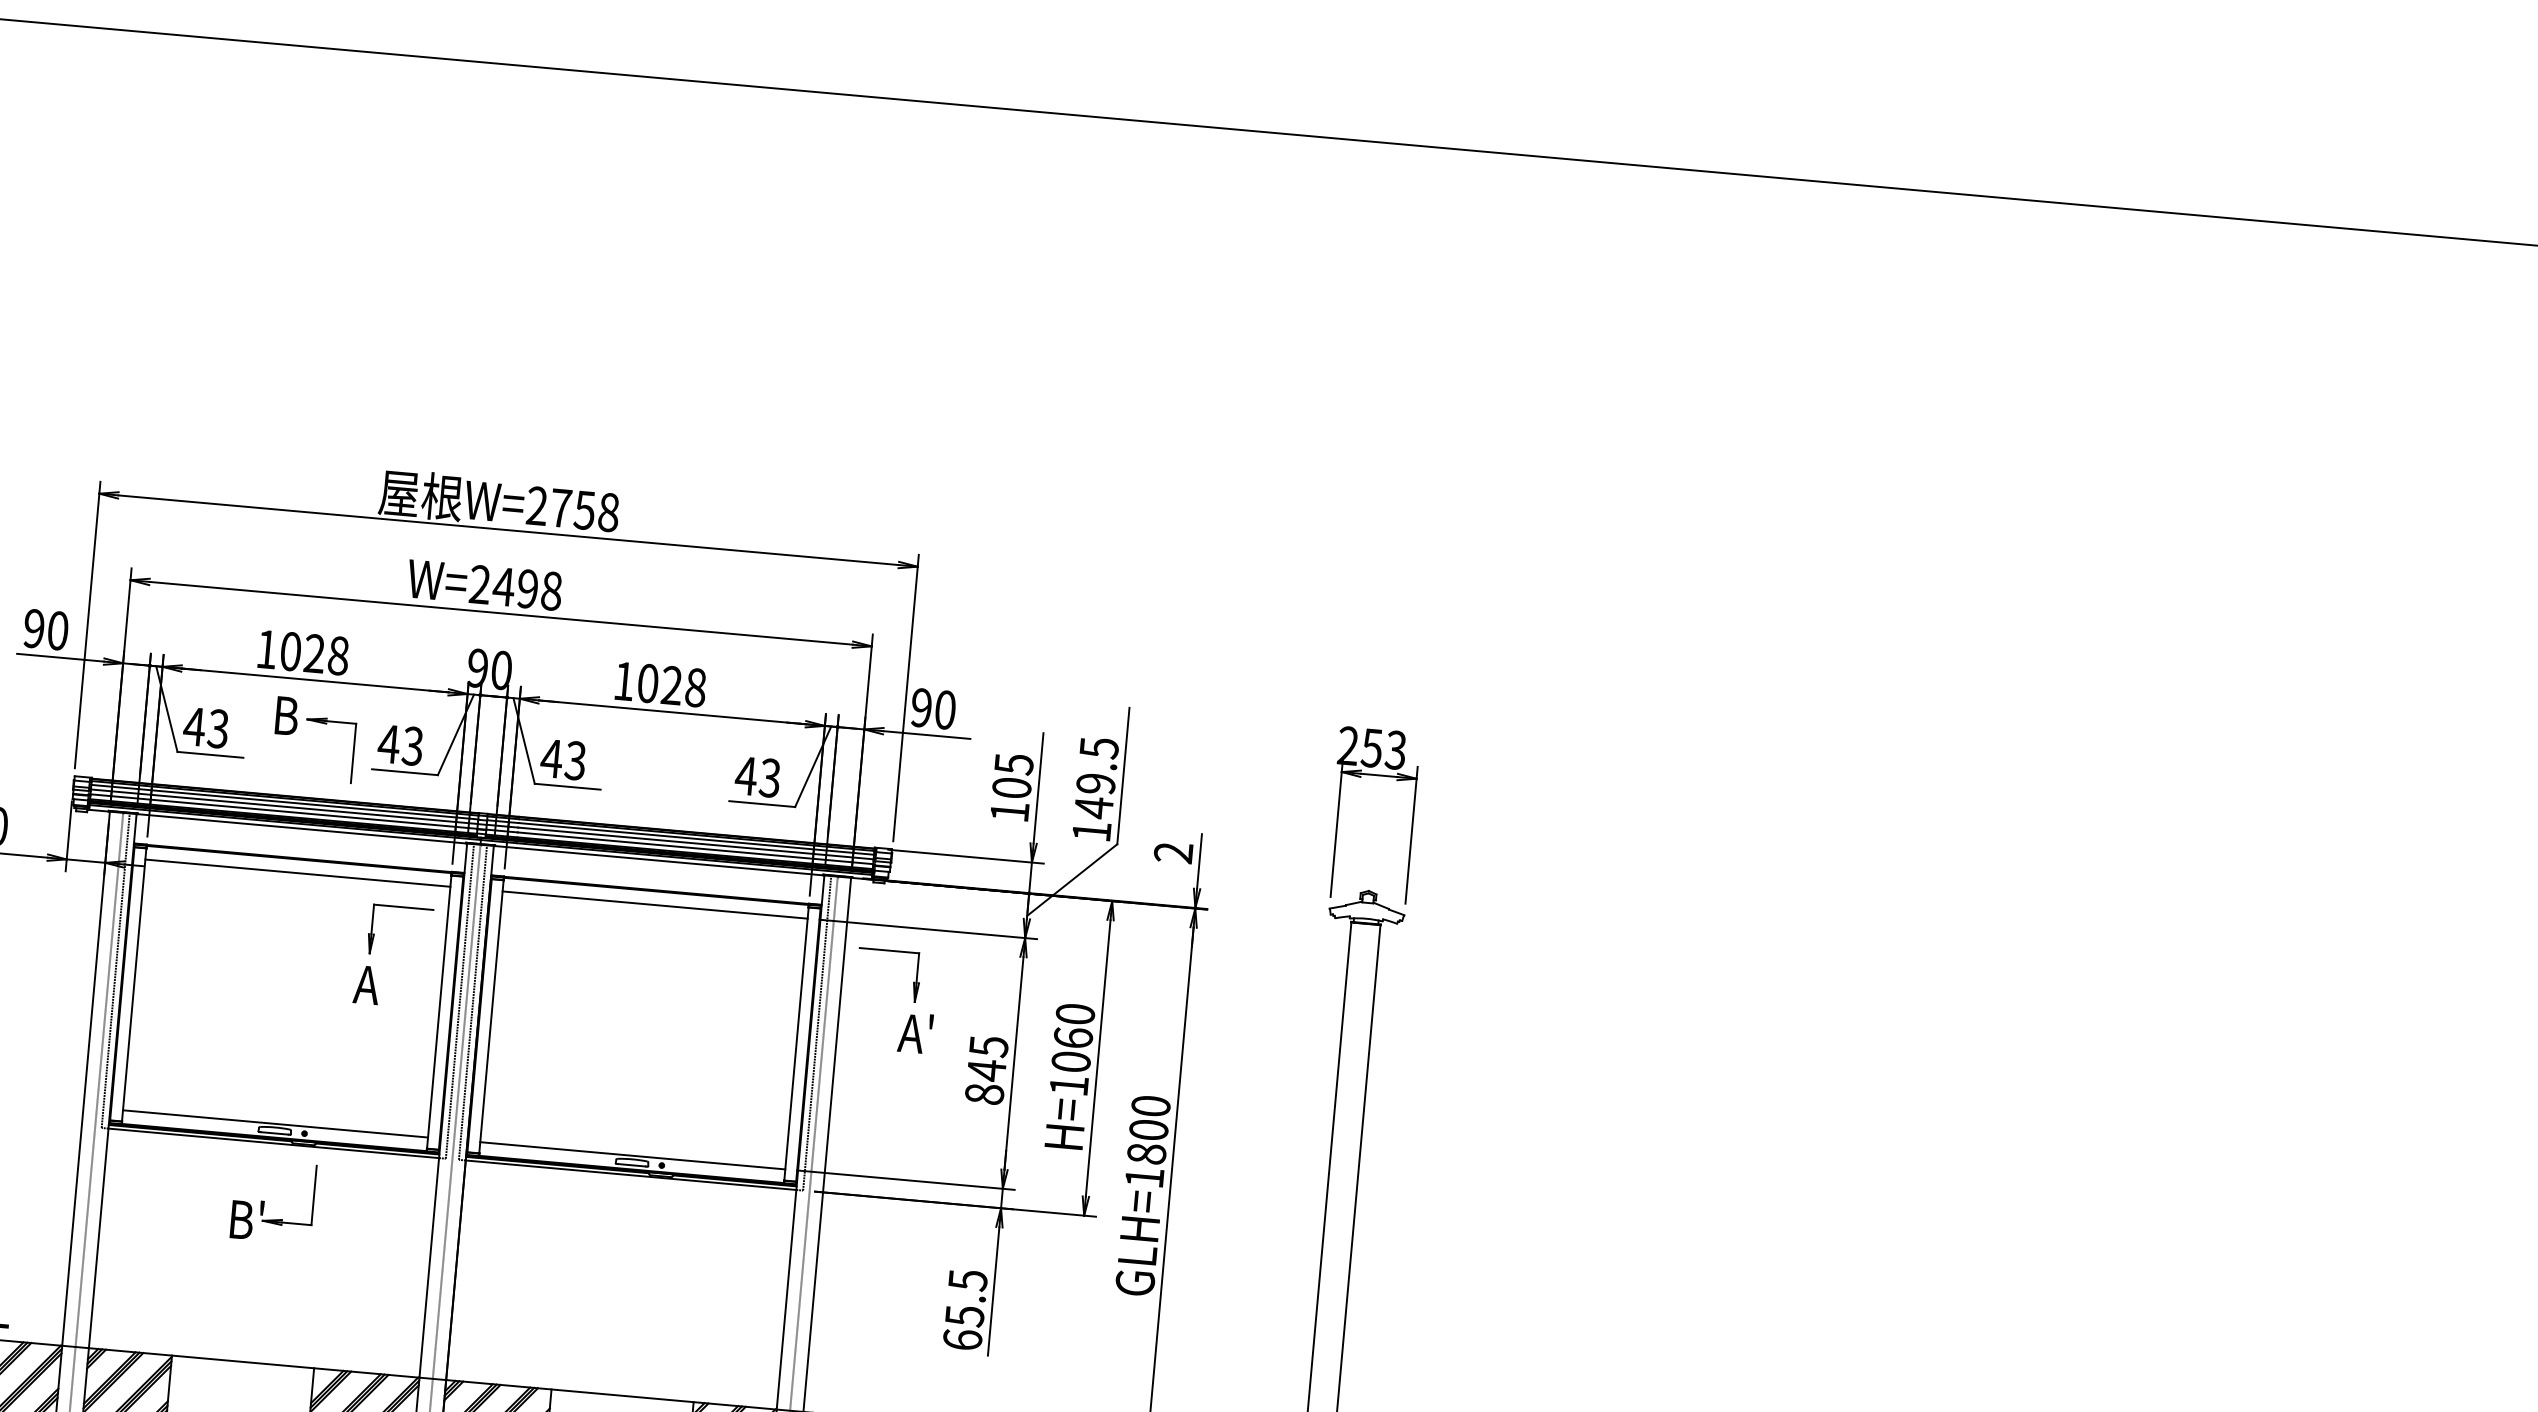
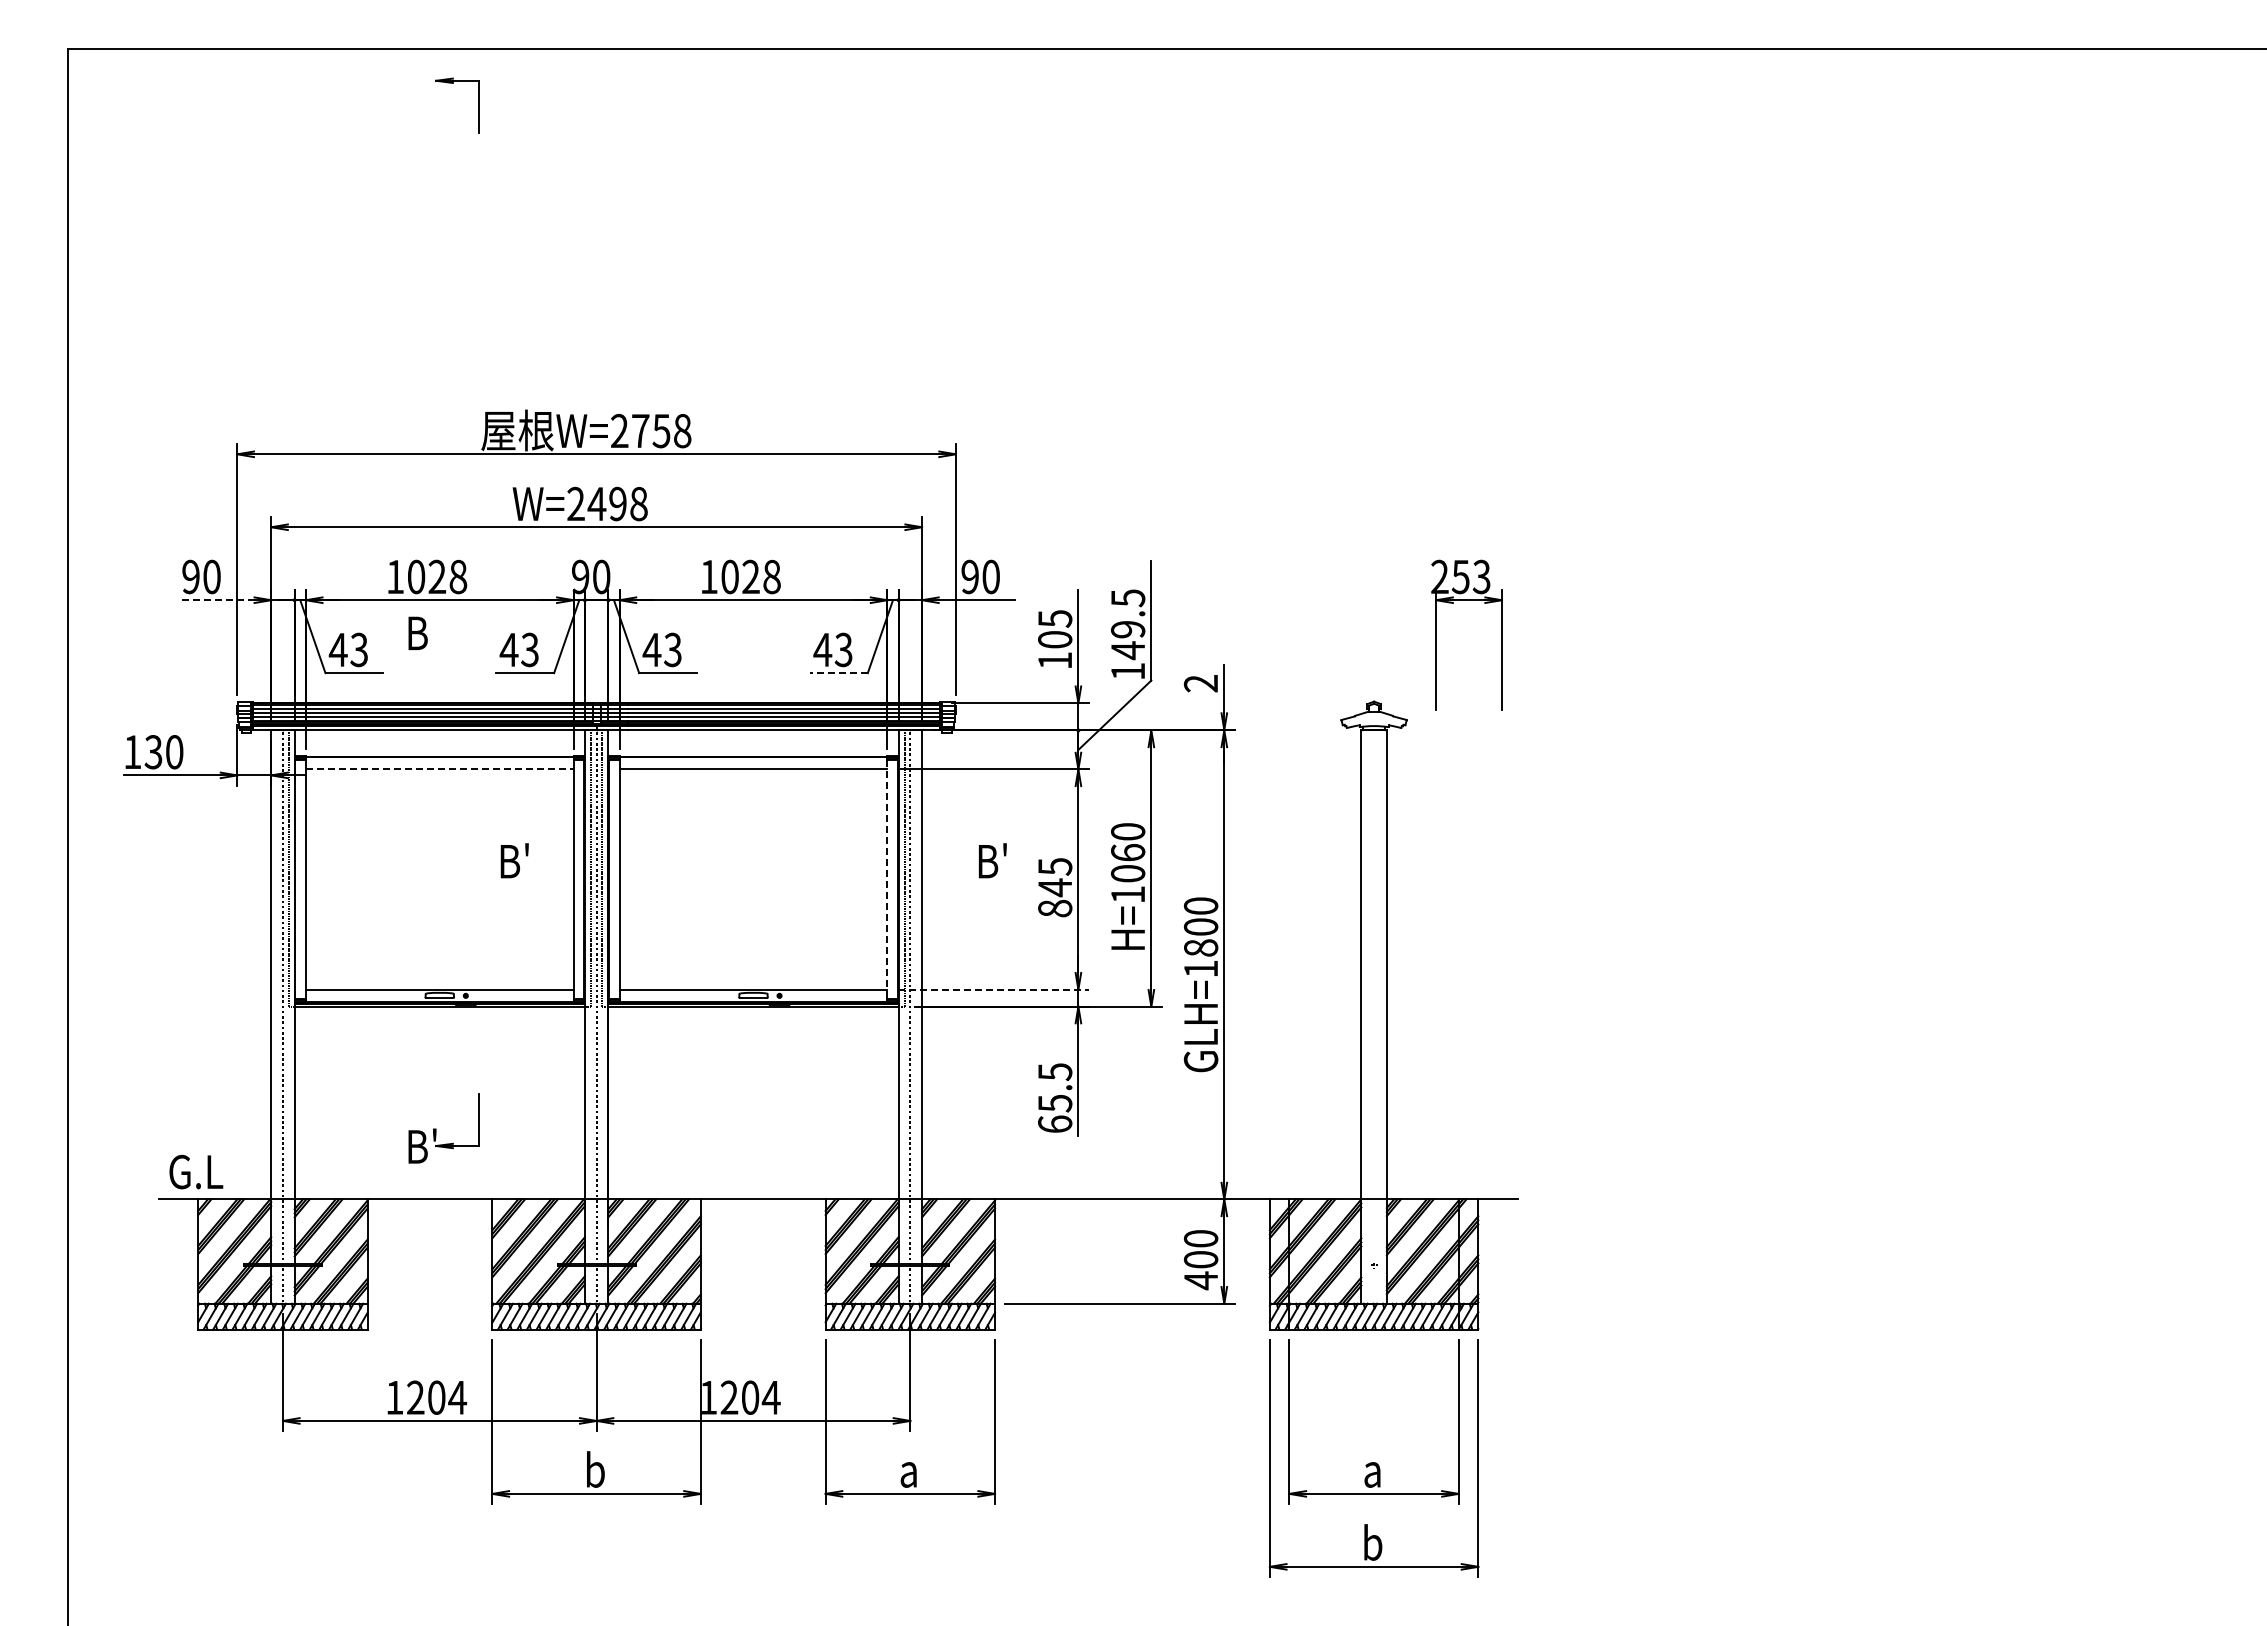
line: (59, 657) -> (215, 600), solid -> dashed
part: (353, 751) -> (478, 105), moved
line: (761, 804) -> (838, 673), solid -> dashed
part: (1338, 811) -> (1436, 634), moved
line: (297, 873) -> (439, 769), solid -> dashed
part: (402, 907) -> (533, 791), removed
part: (890, 951) -> (962, 791), removed
text: (371, 984) -> (512, 860), A -> B'
text: (915, 1032) -> (990, 860), A' -> B'
line: (796, 1044) -> (887, 879), solid -> dashed
line: (906, 1180) -> (993, 989), solid -> dashed
part: (264, 1200) -> (436, 1128), moved

